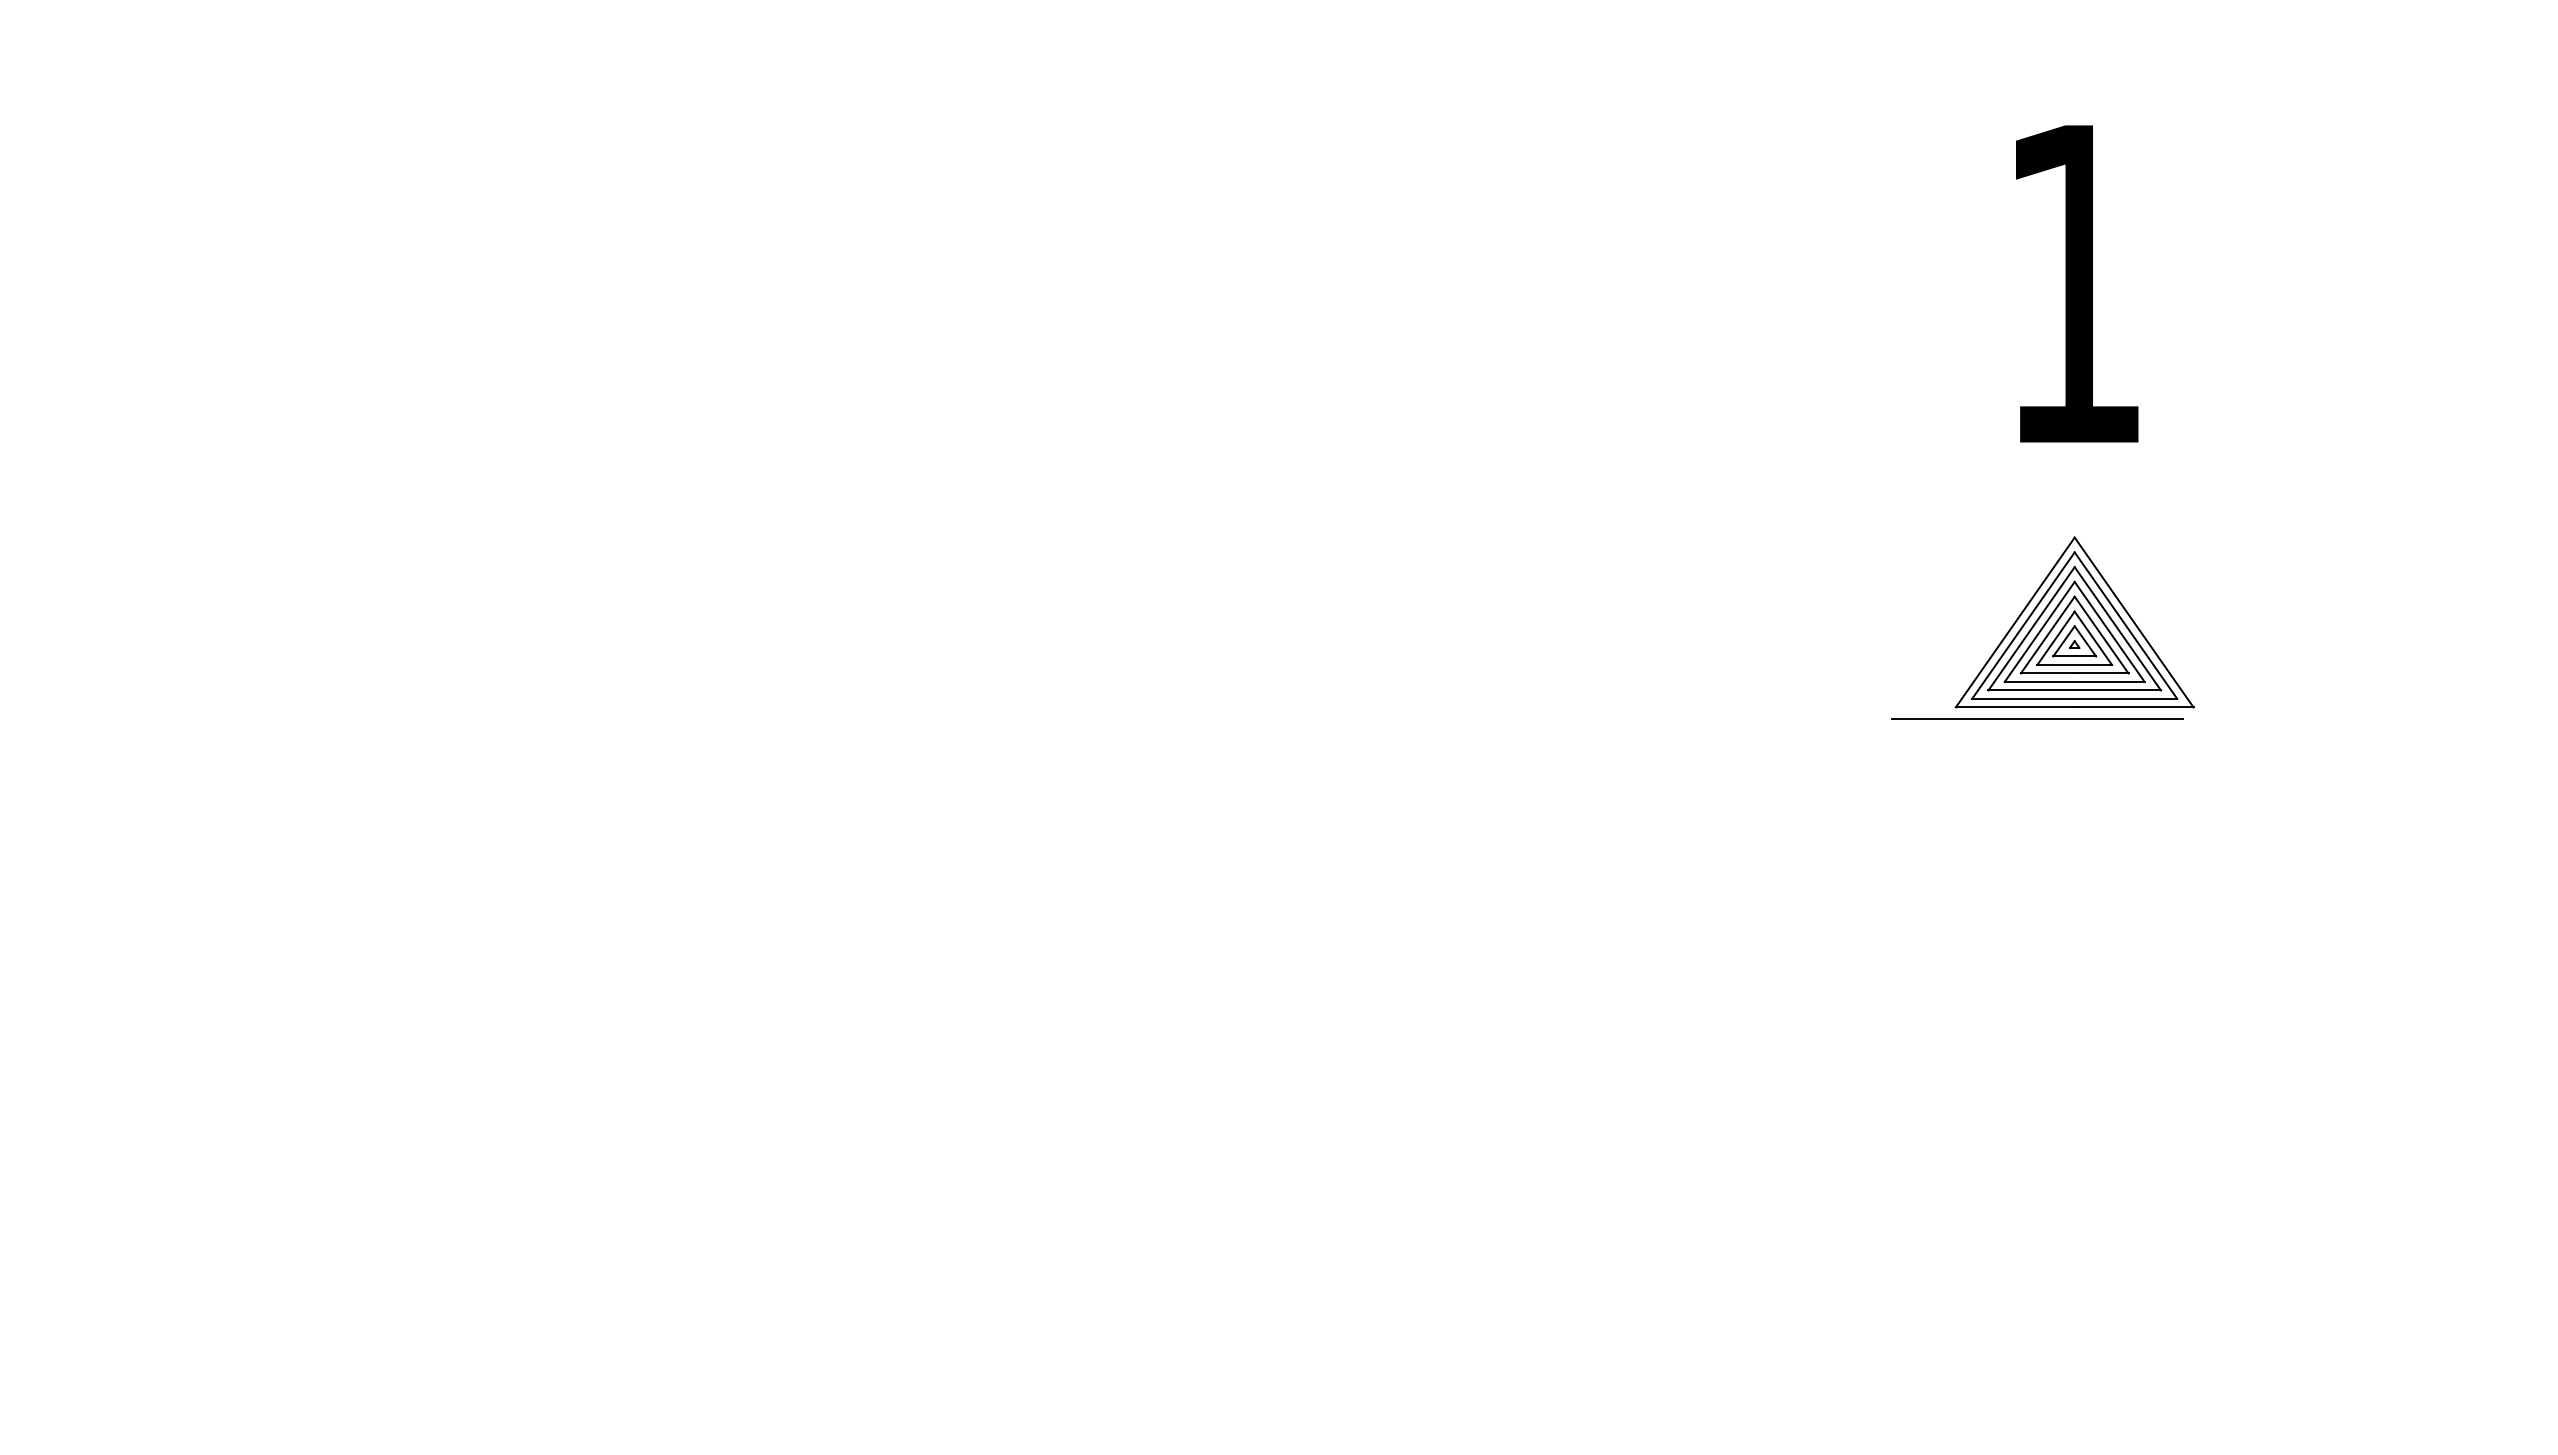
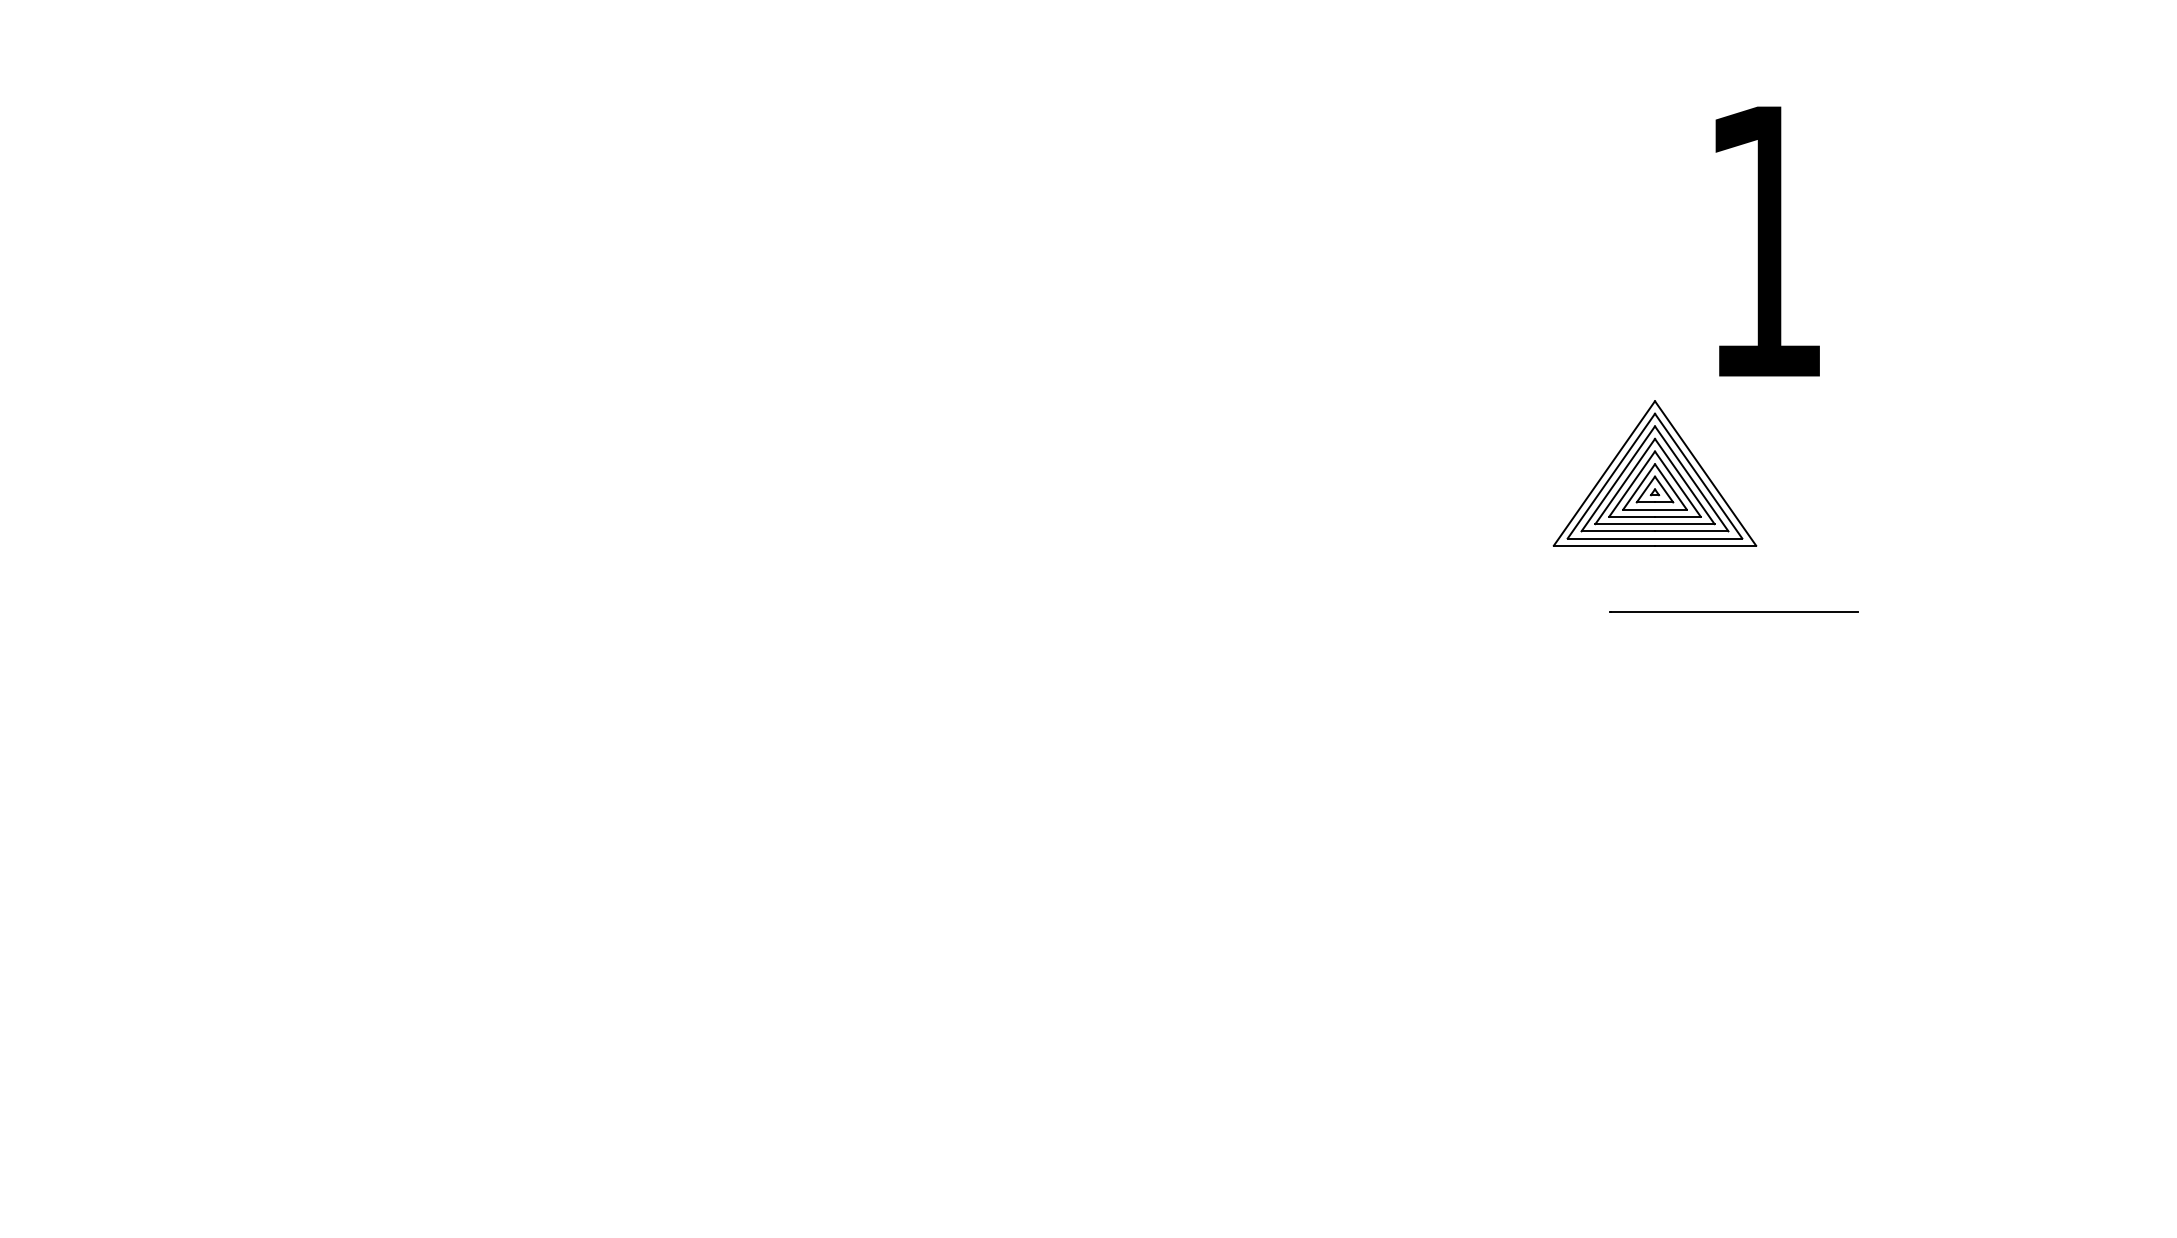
part: (2074, 622) -> (1654, 473), moved

